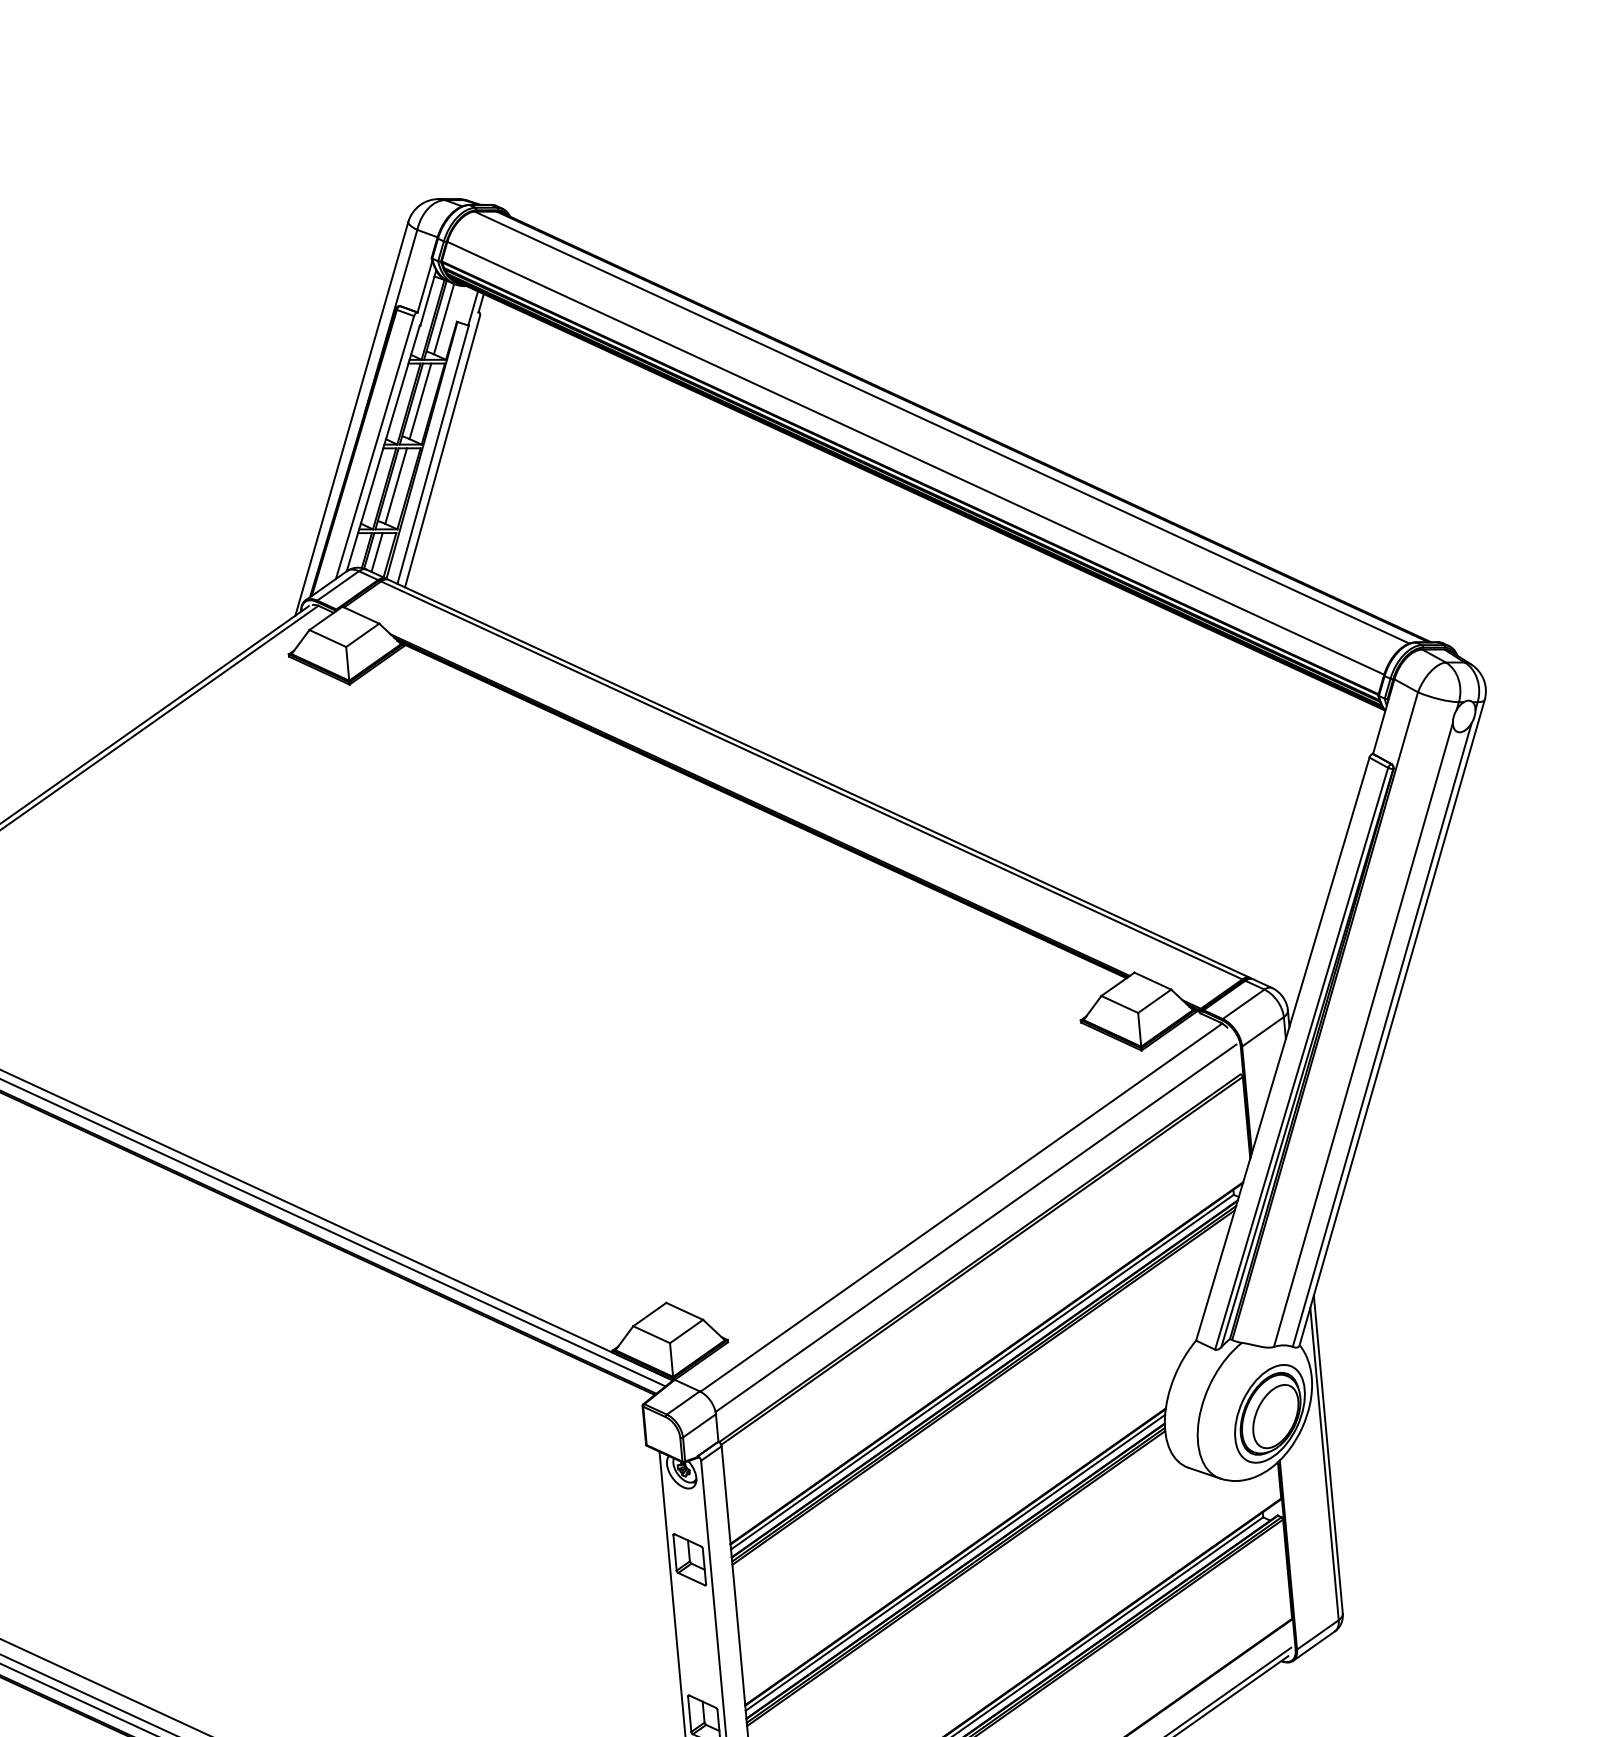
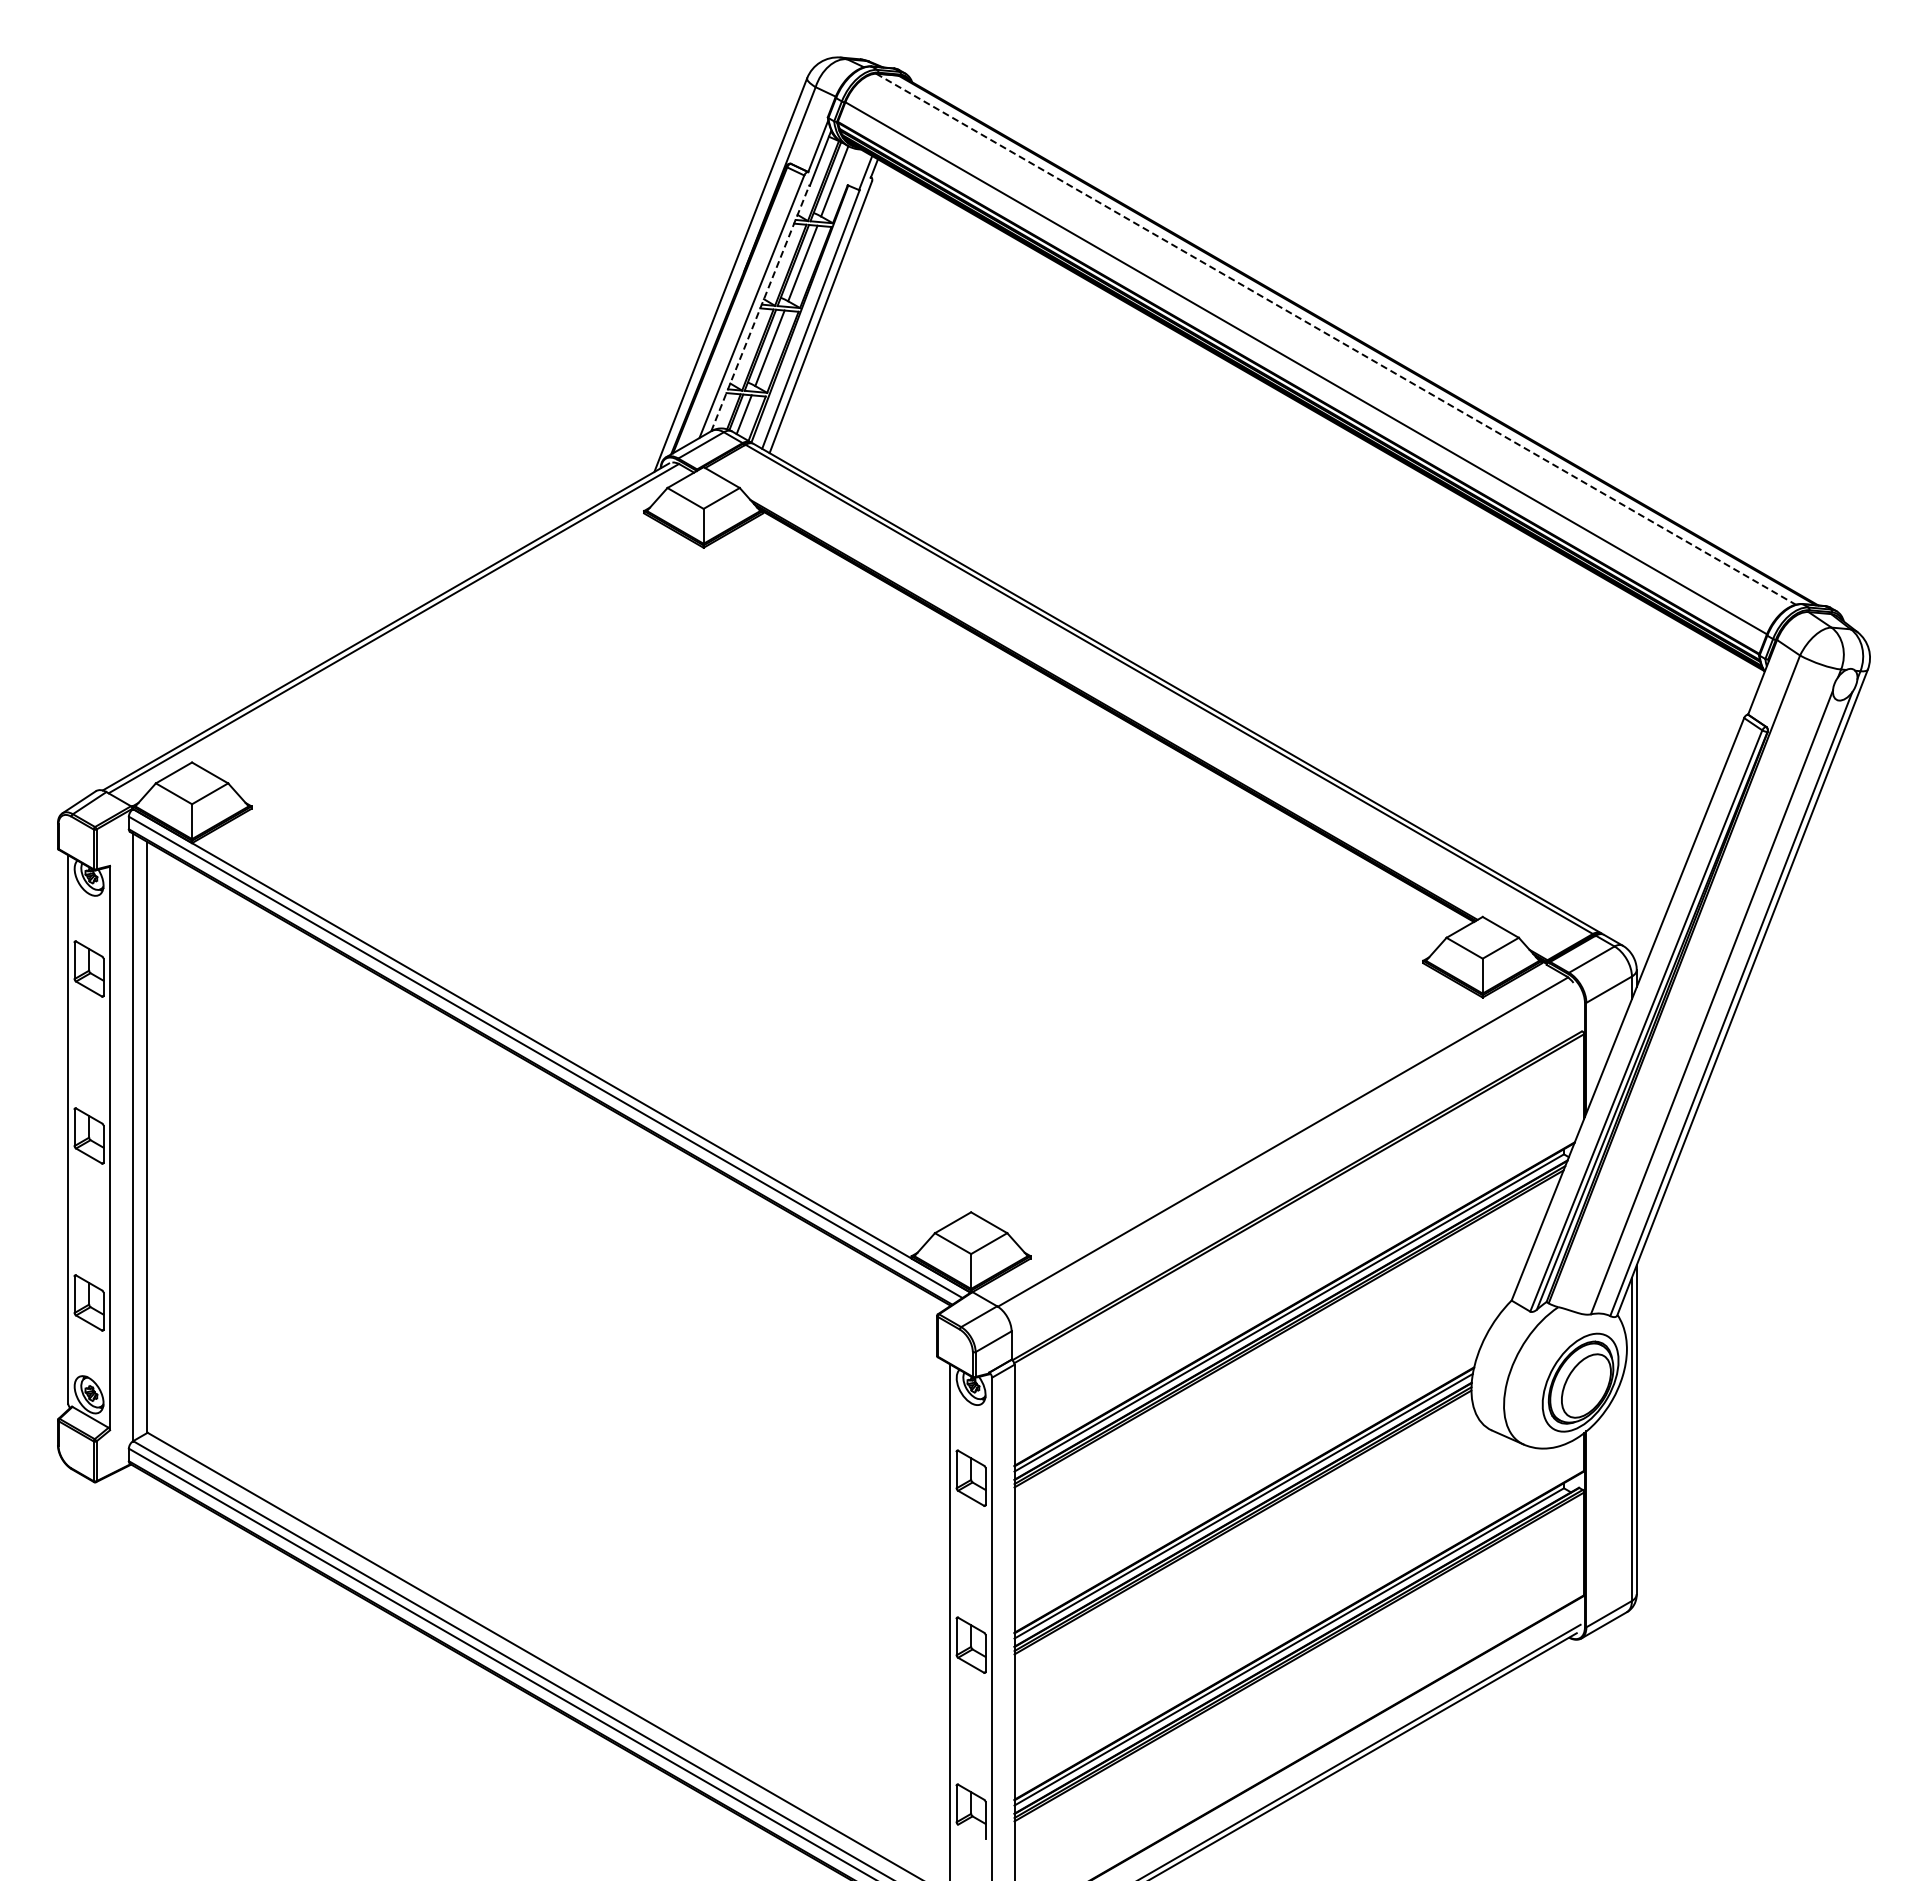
line: (941, 427) -> (1335, 339), solid -> dashed
line: (383, 447) -> (760, 307), solid -> dashed
line: (975, 1228) -> (1295, 1164), removed

